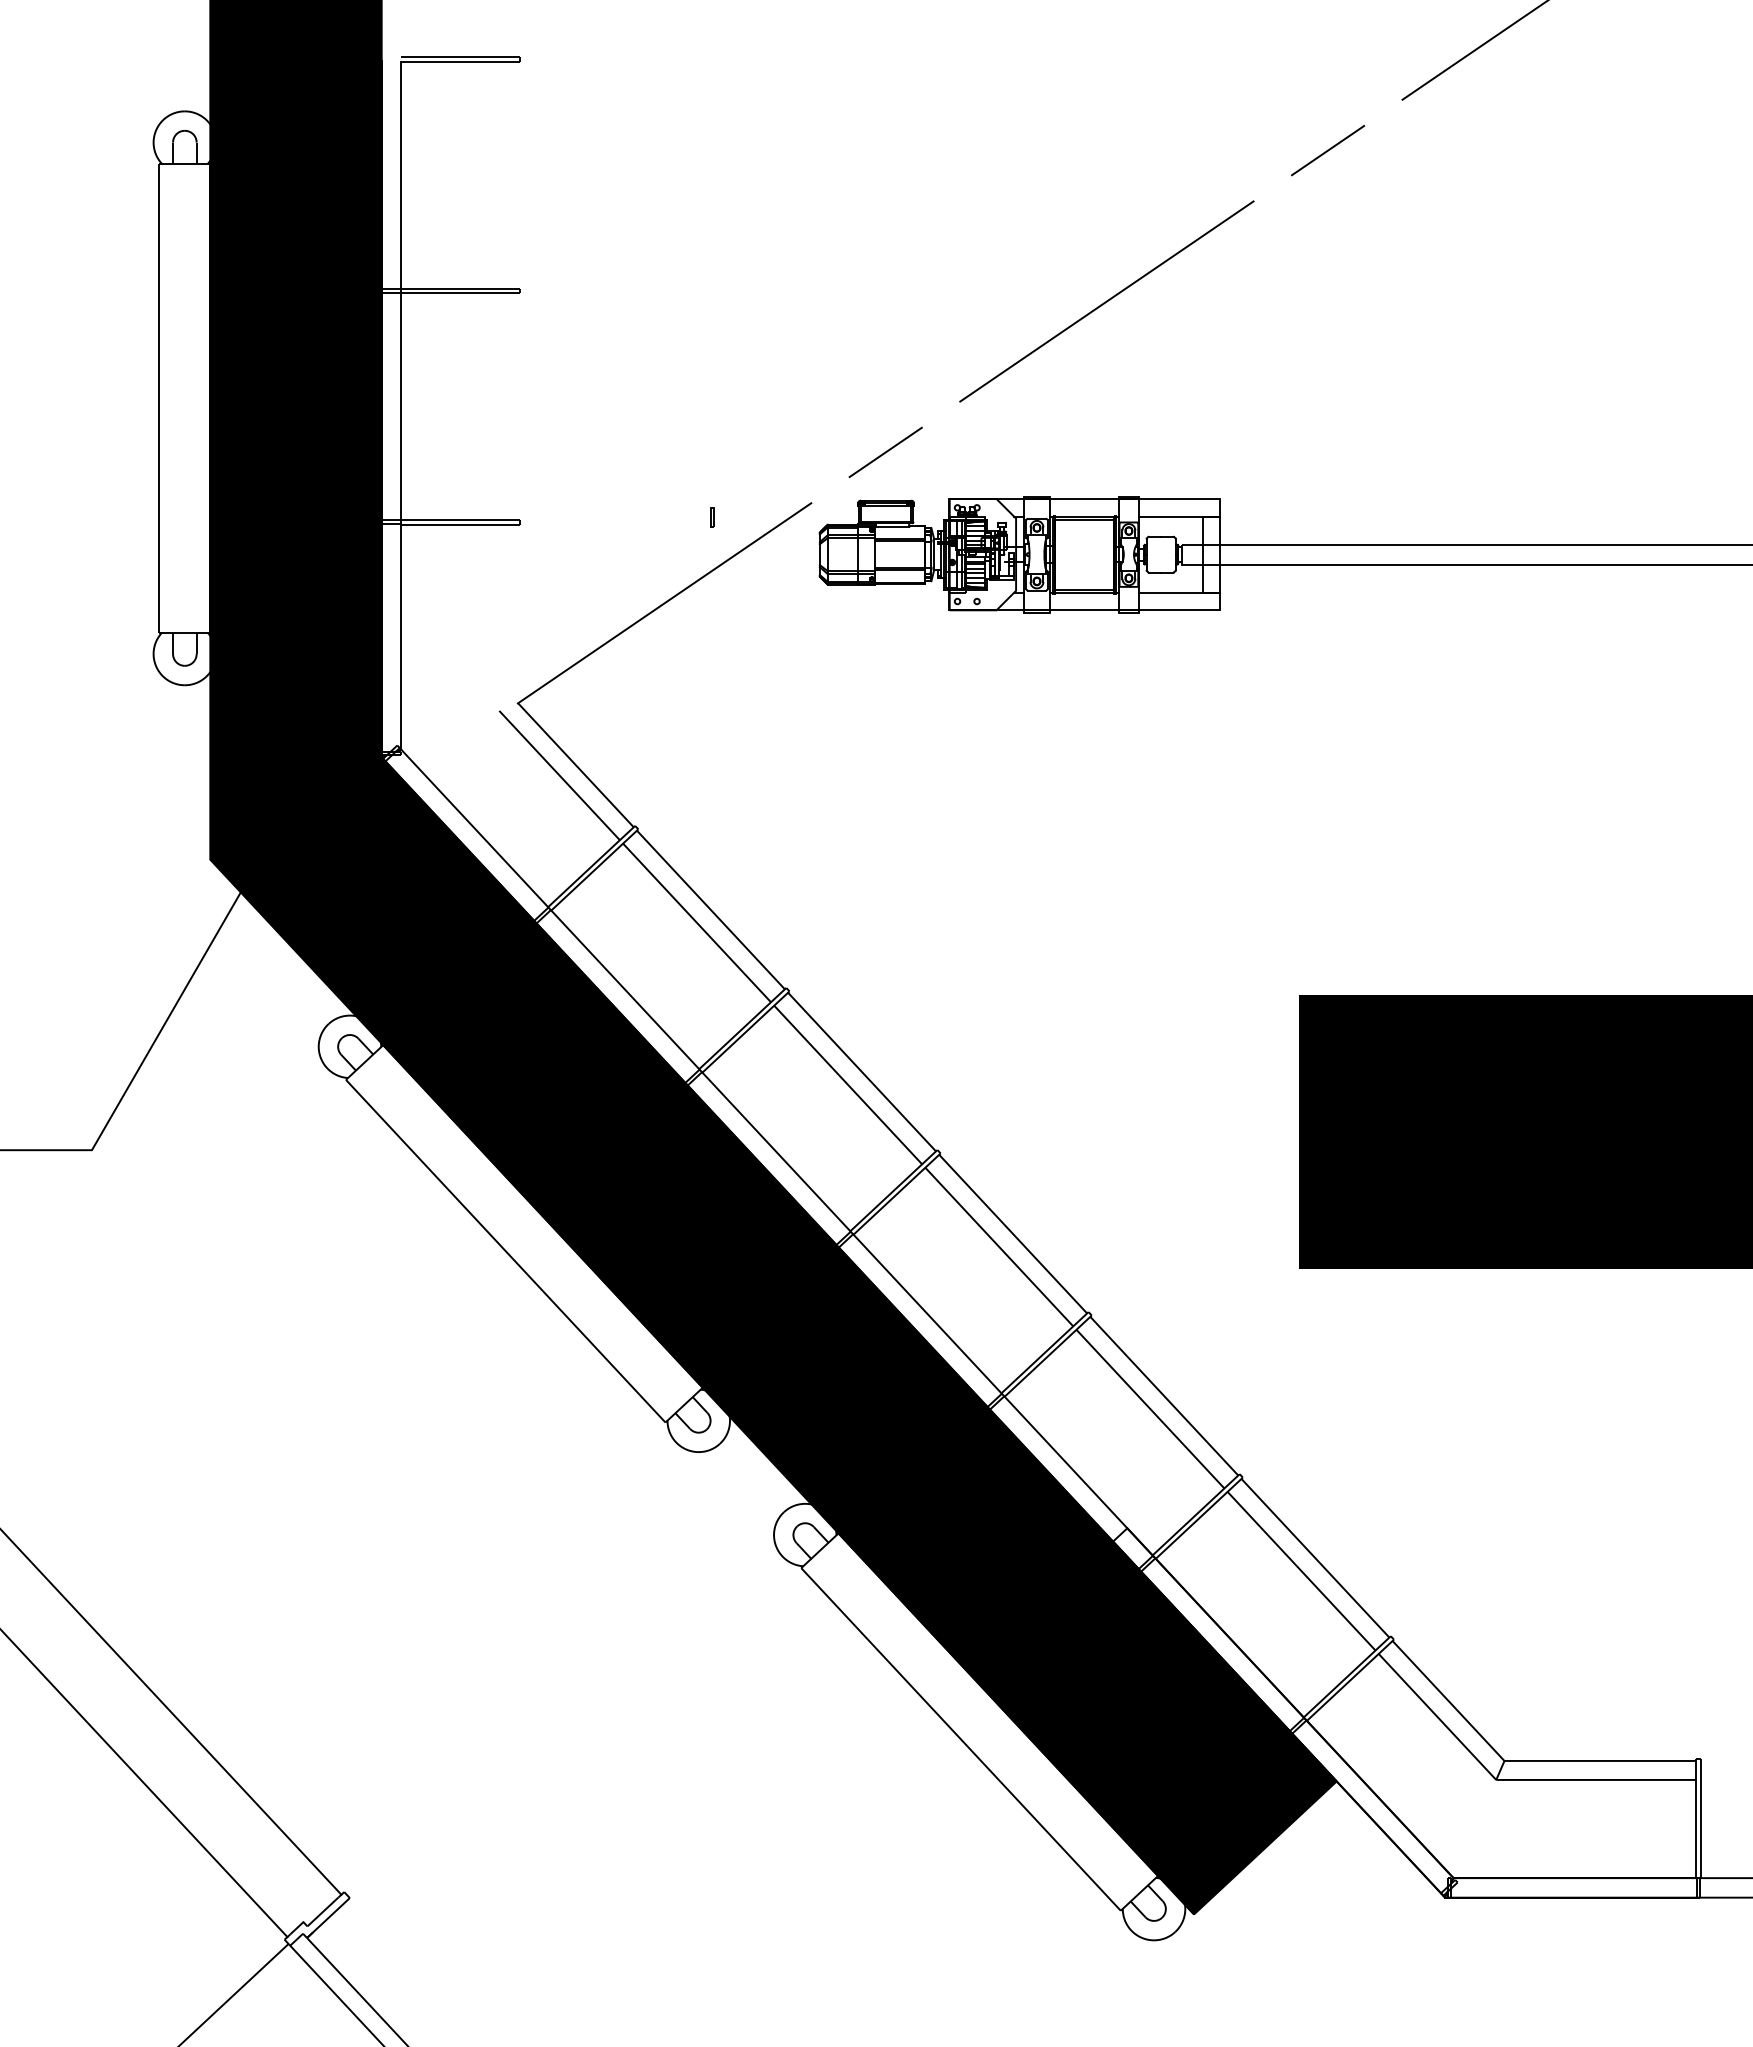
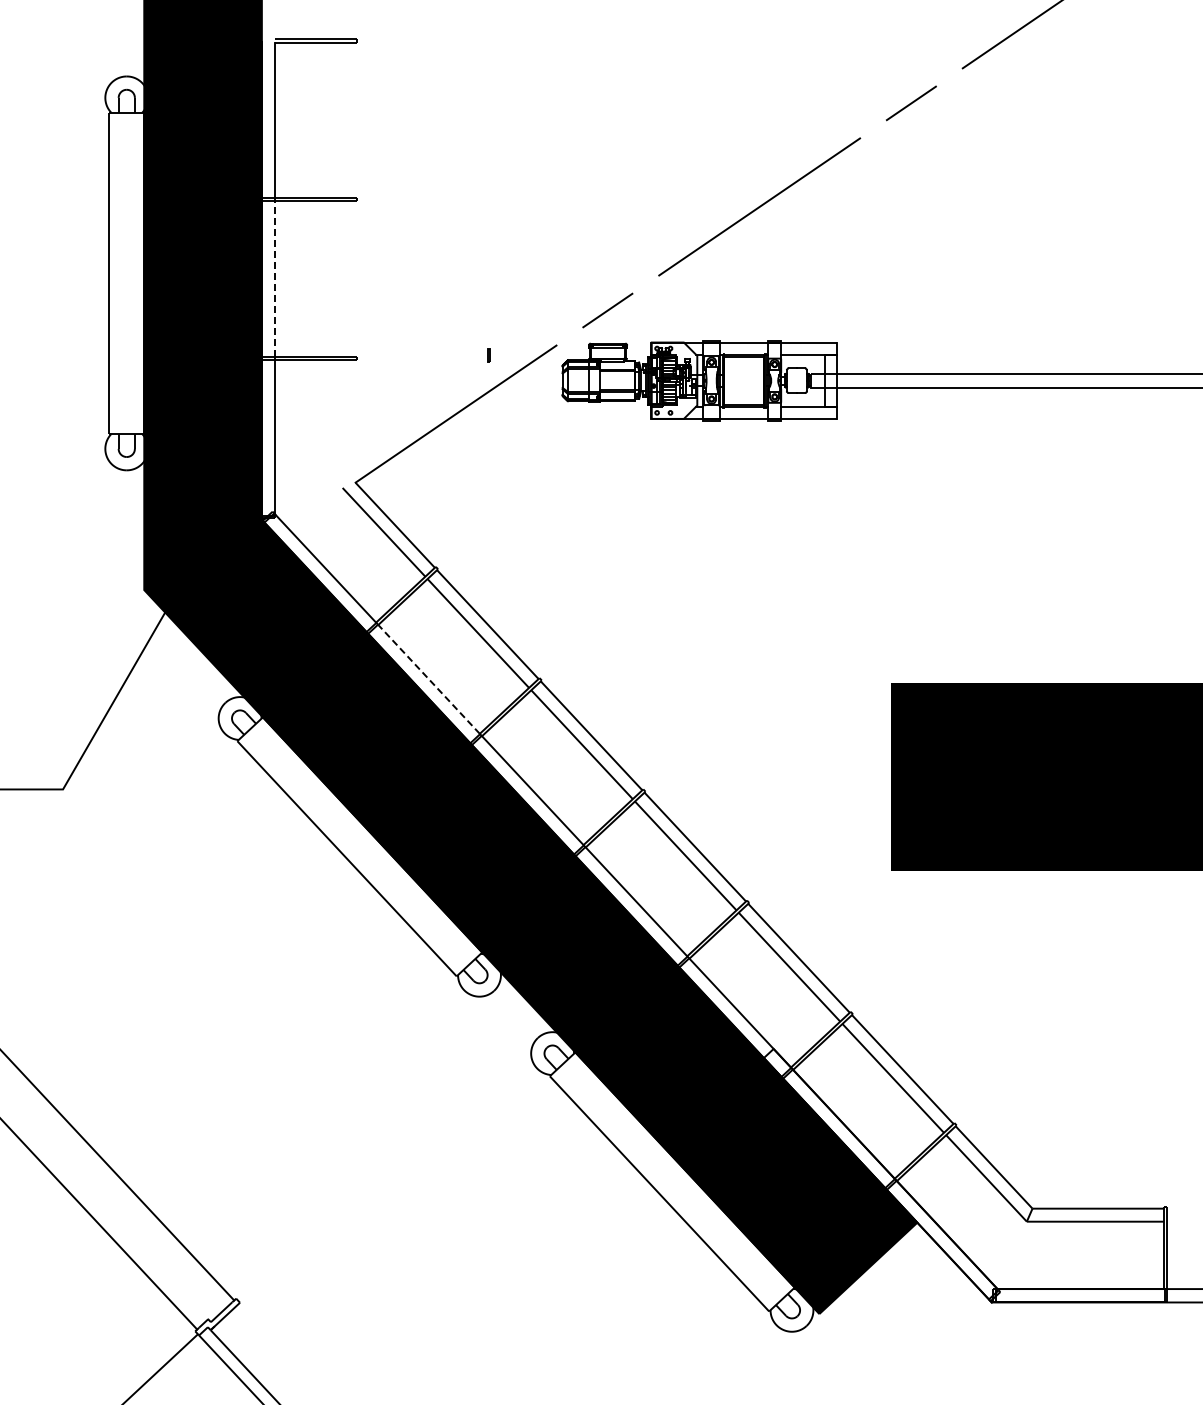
line: (401, 407) -> (275, 279), solid -> dashed
line: (624, 989) -> (428, 679), solid -> dashed

